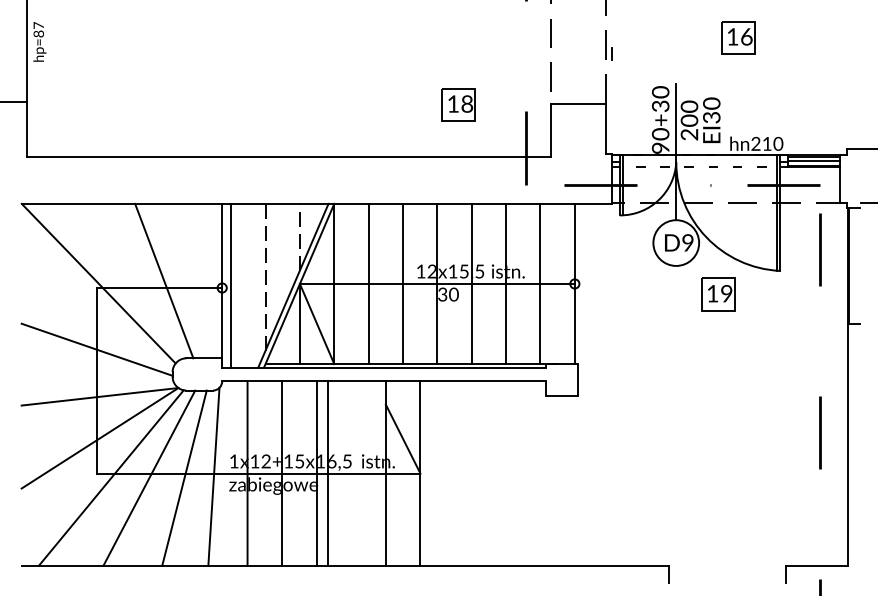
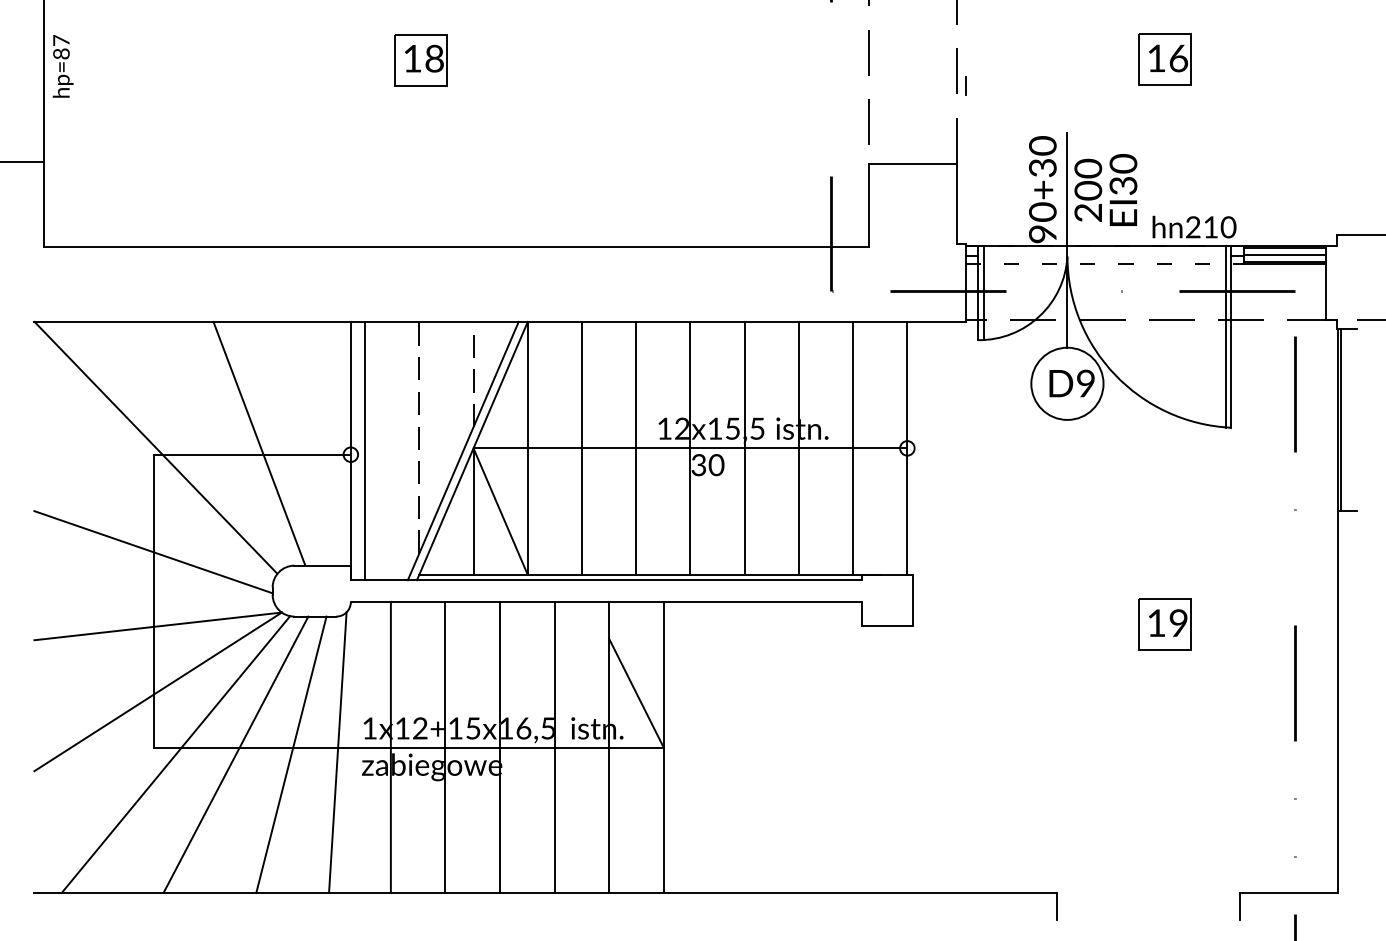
part: (458, 104) -> (420, 59), moved
part: (718, 294) -> (1165, 624), moved
line: (328, 473) -> (554, 747), moved

